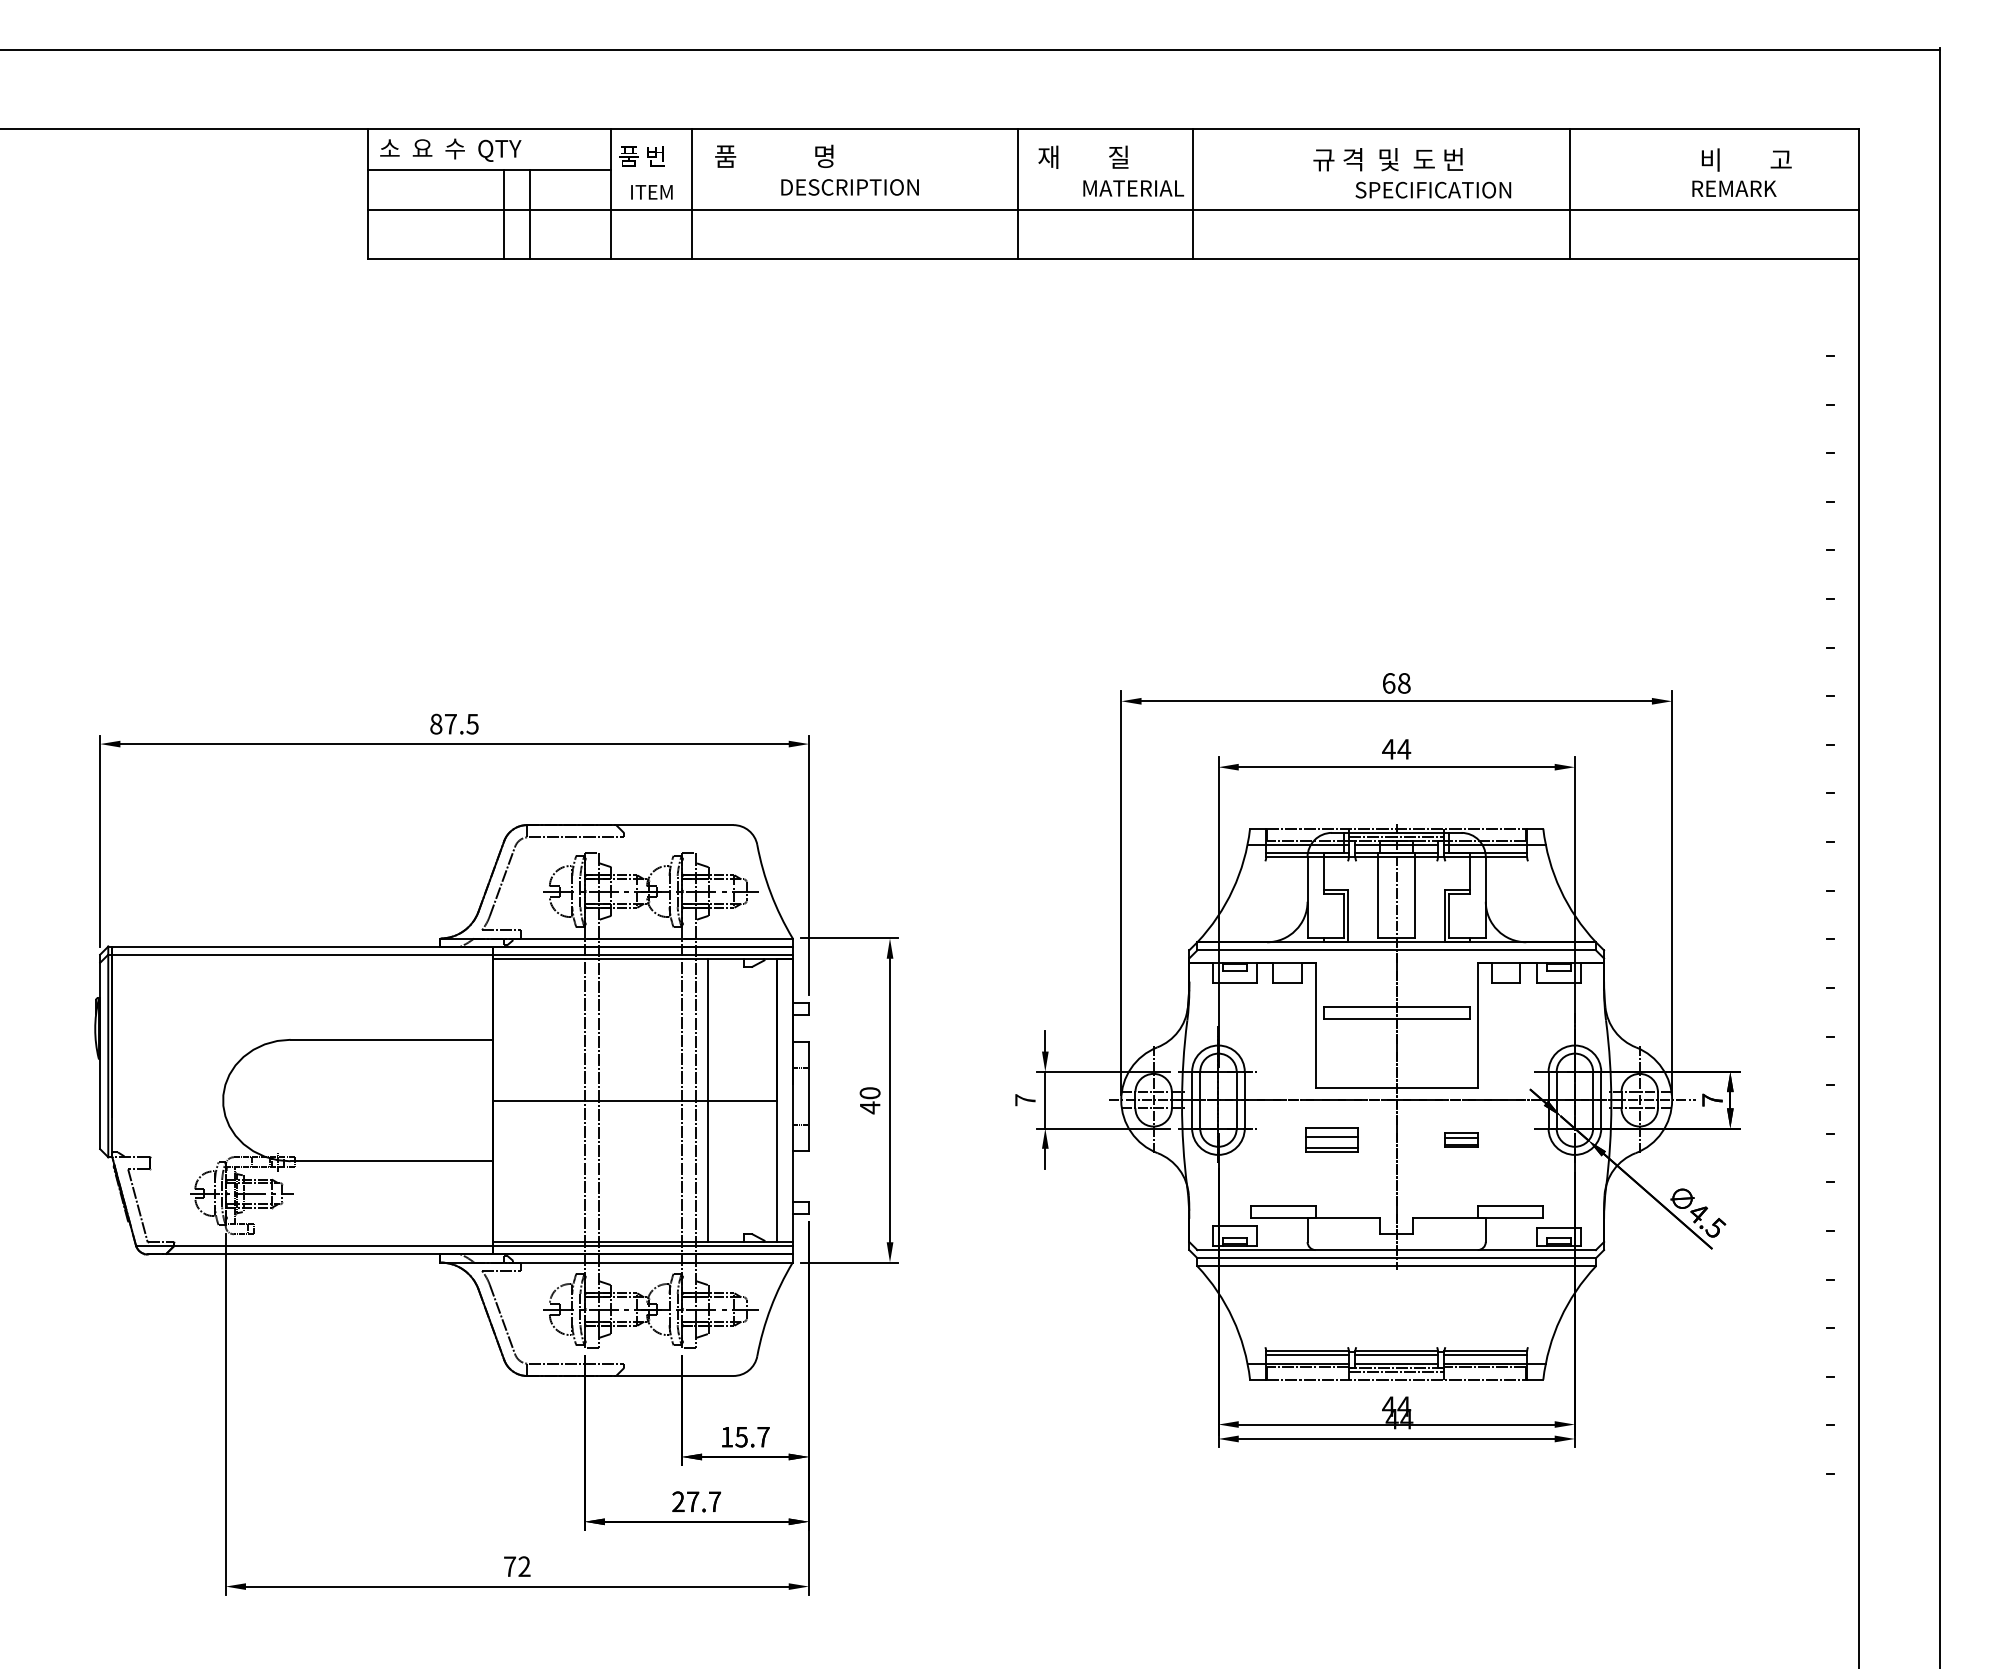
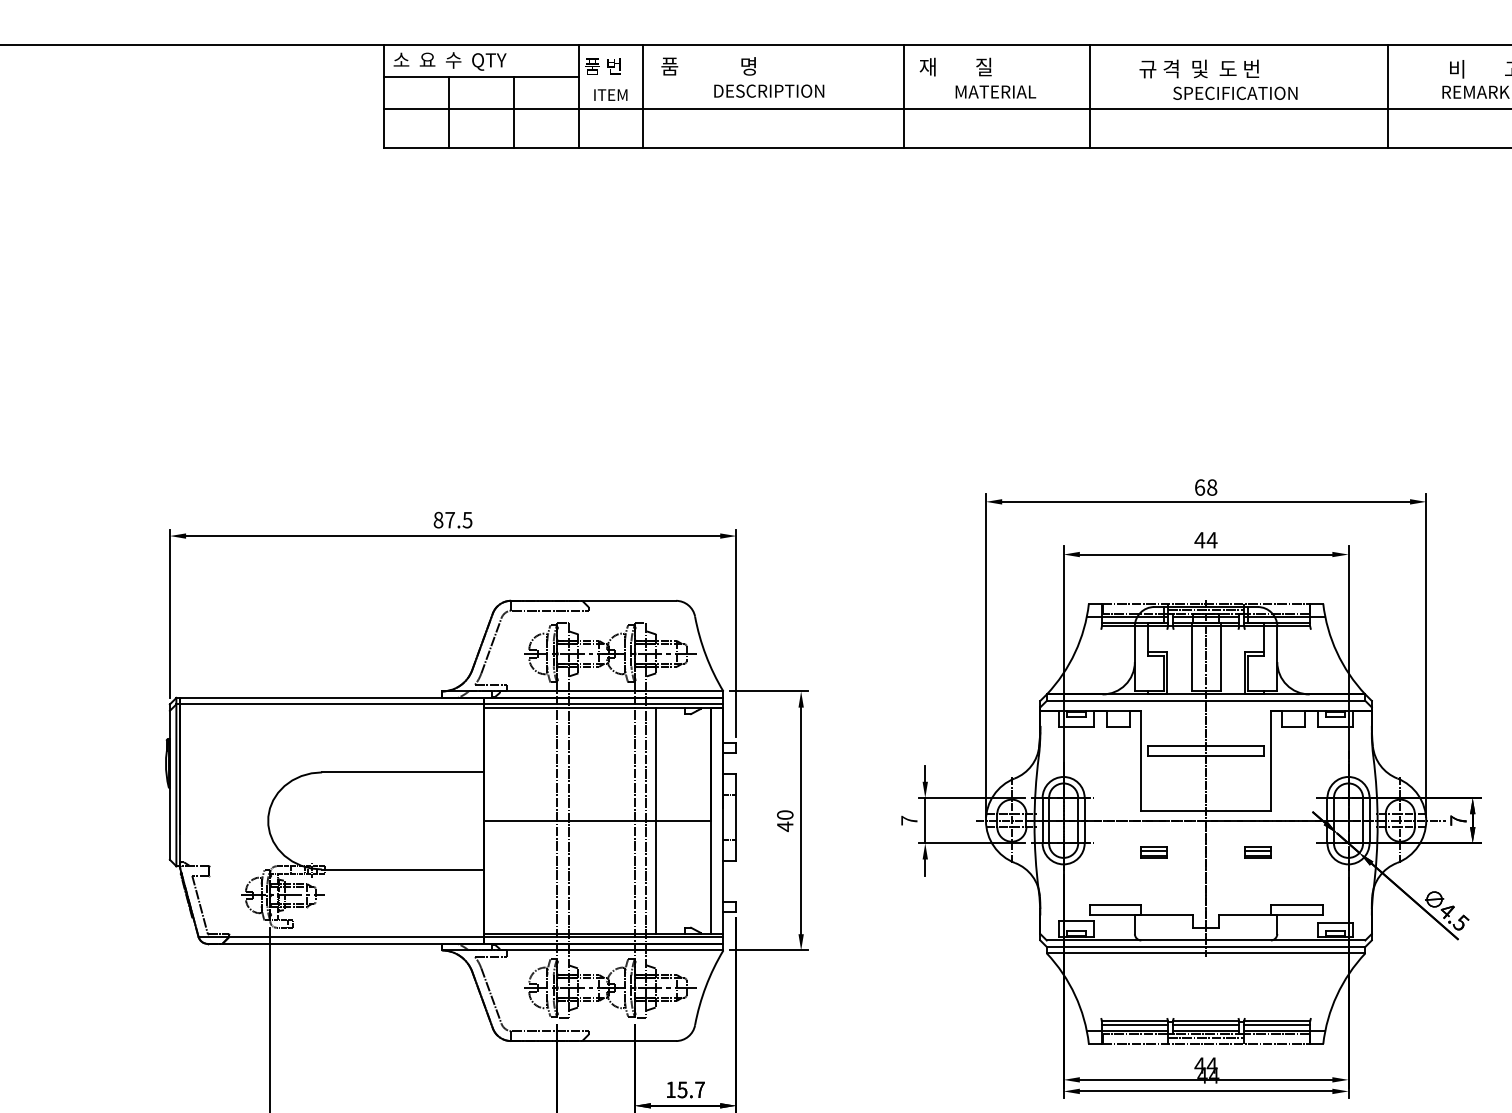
line: (1193, 193) -> (1090, 96), moved
line: (1570, 193) -> (1388, 96), moved
line: (504, 213) -> (449, 112), moved
part: (1331, 1139) -> (1153, 852), size x0.62

